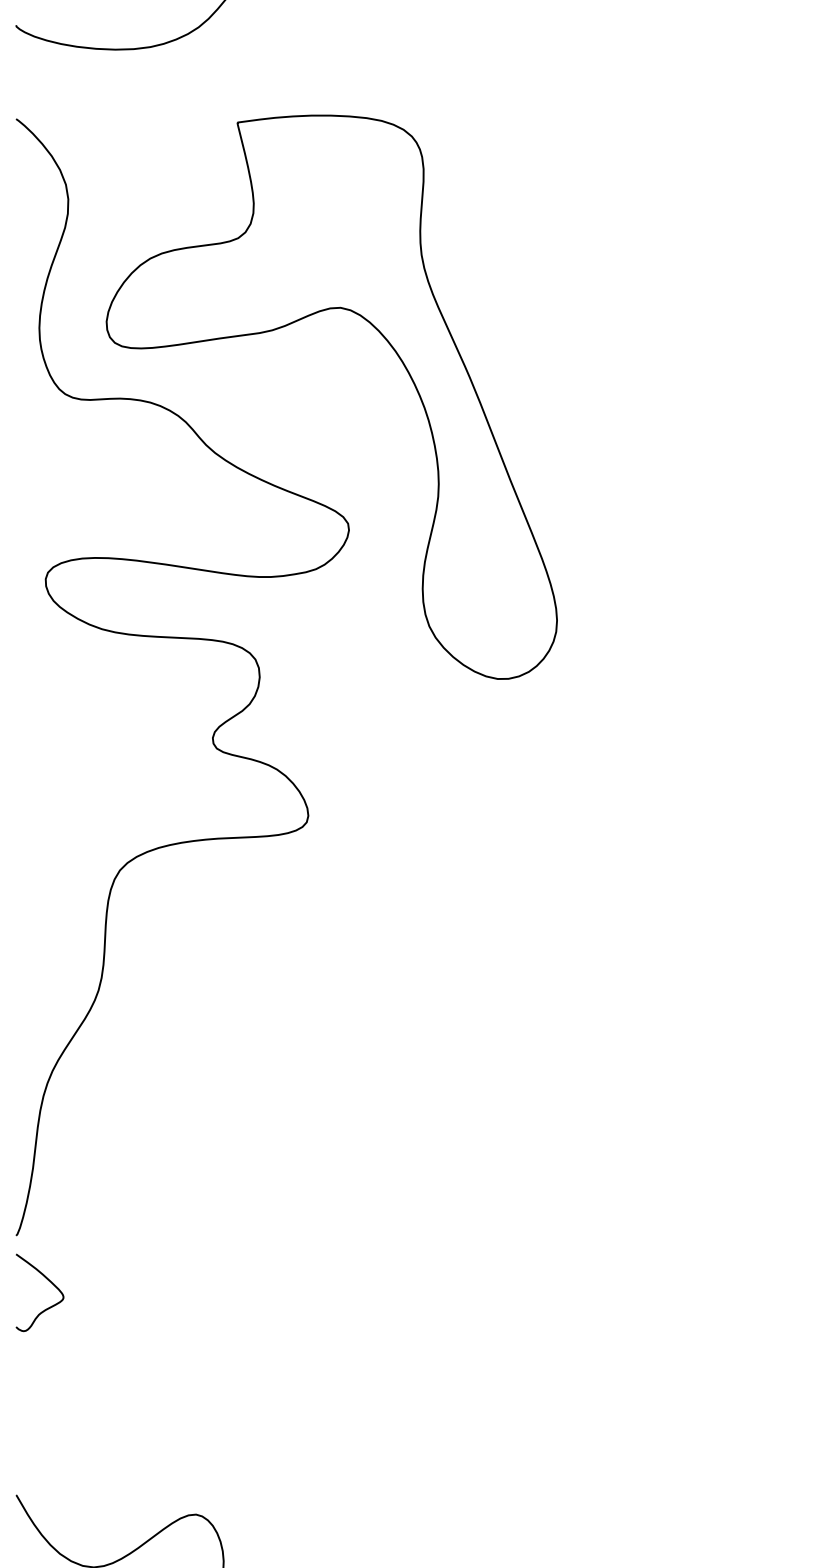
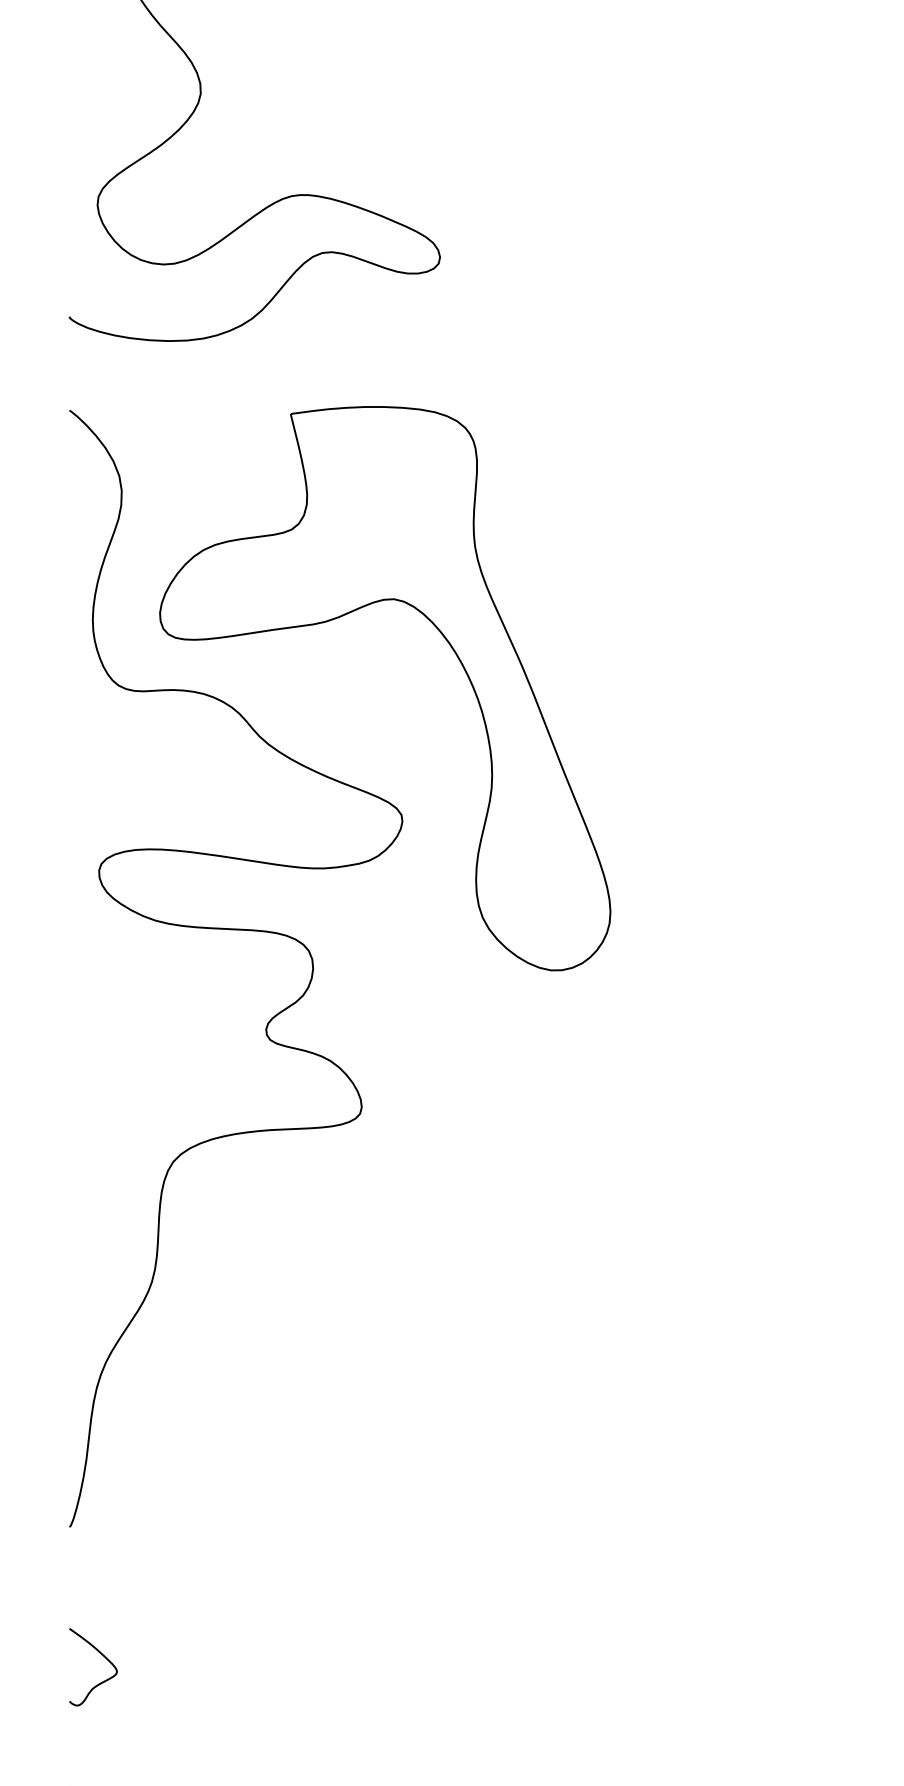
curve: (48, 1281) -> (101, 1655), moved

